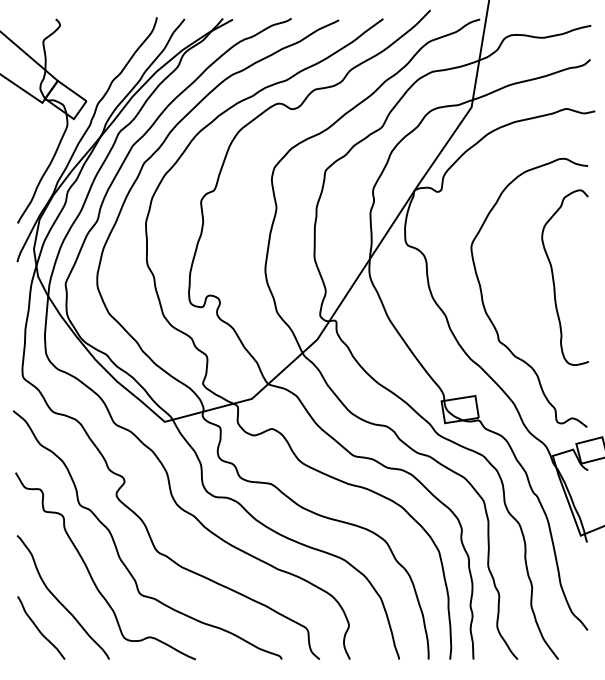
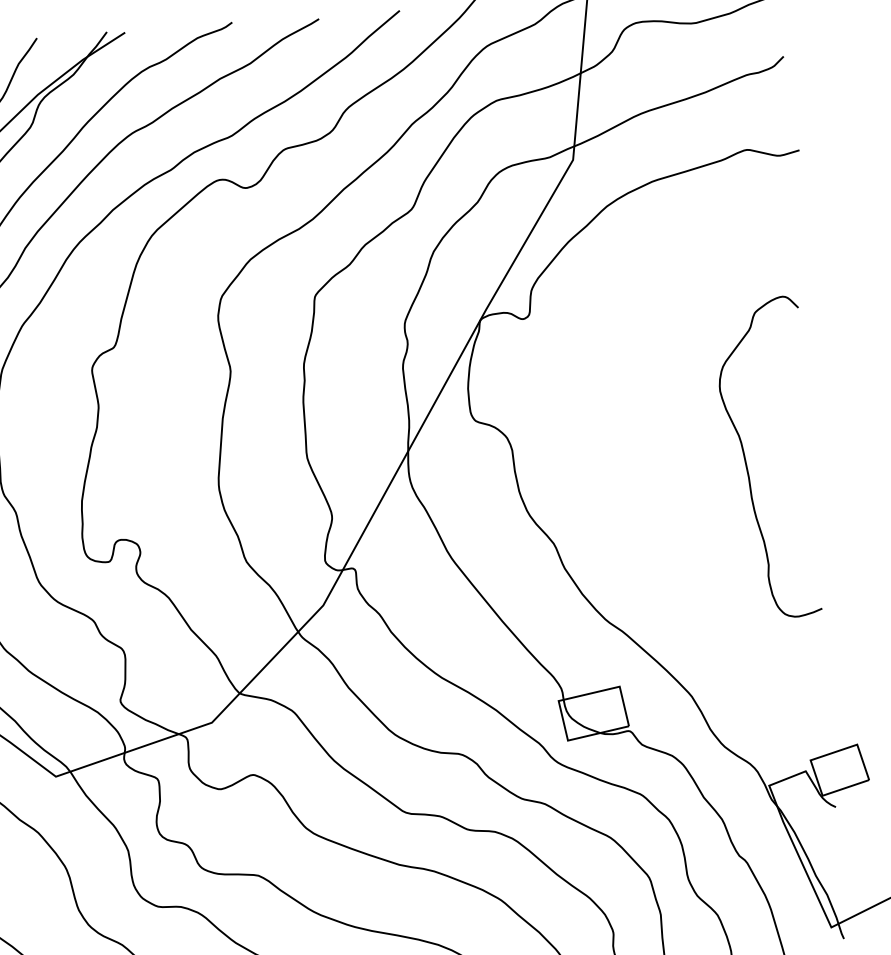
curve: (483, 299) -> (621, 509), removed

